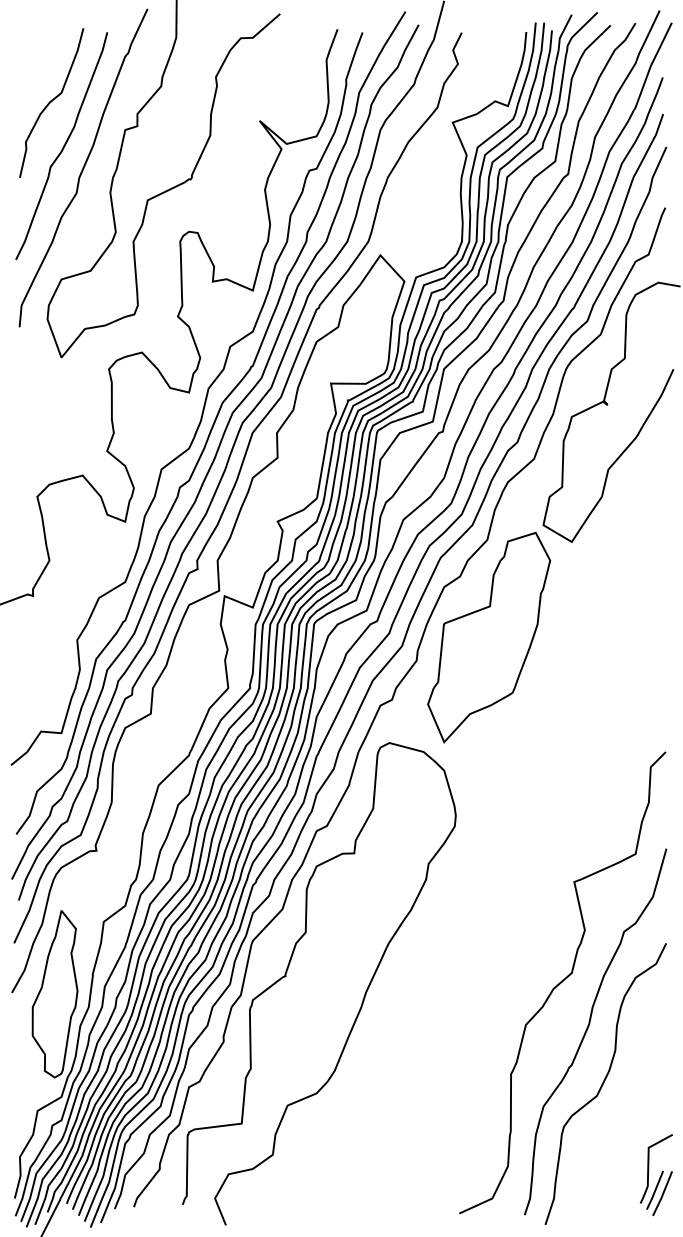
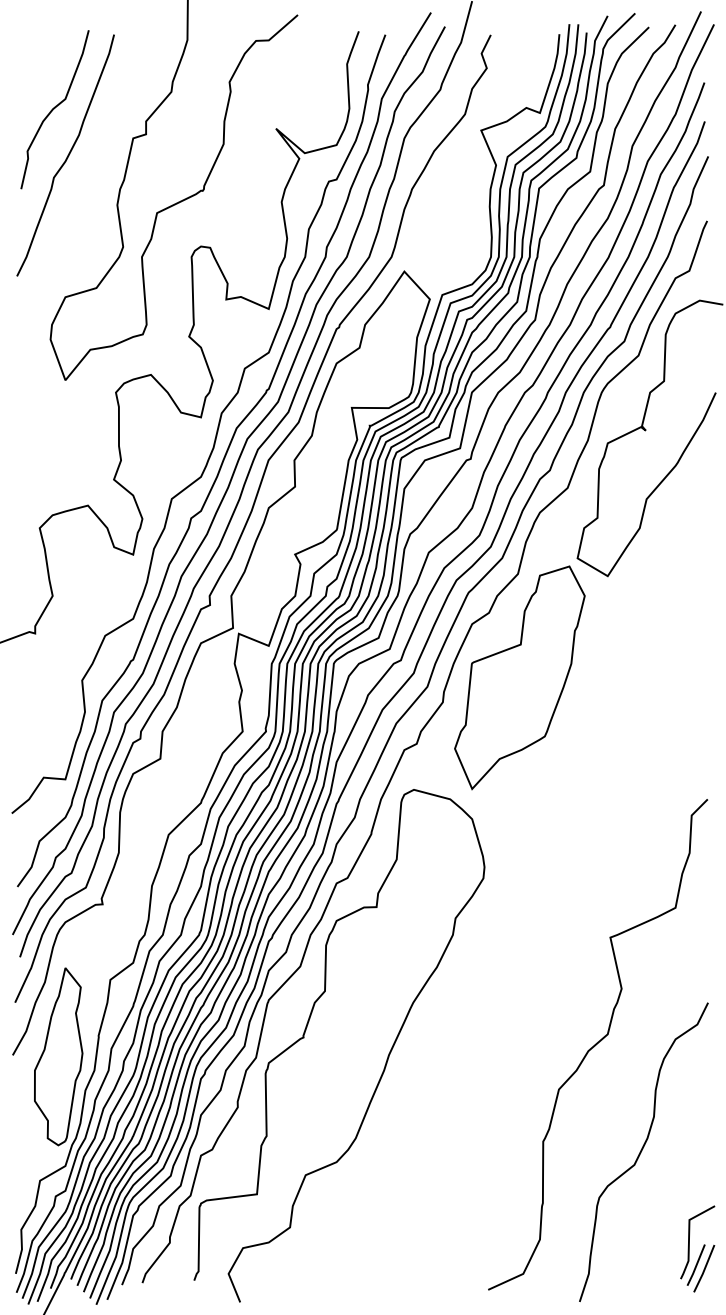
curve: (83, 167) -> (88, 178), removed
curve: (588, 1028) -> (625, 1093), removed

